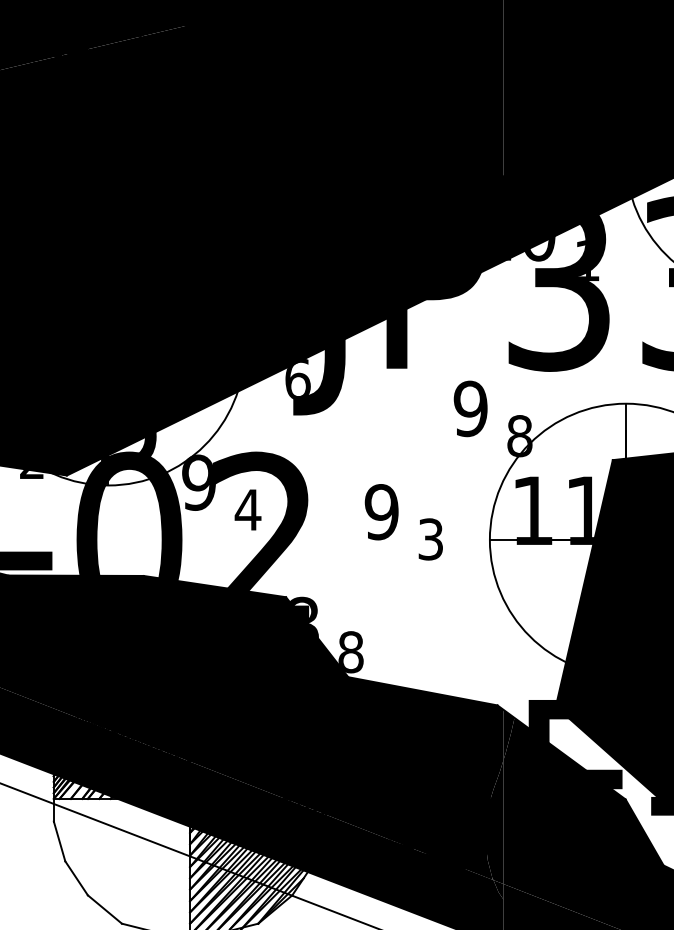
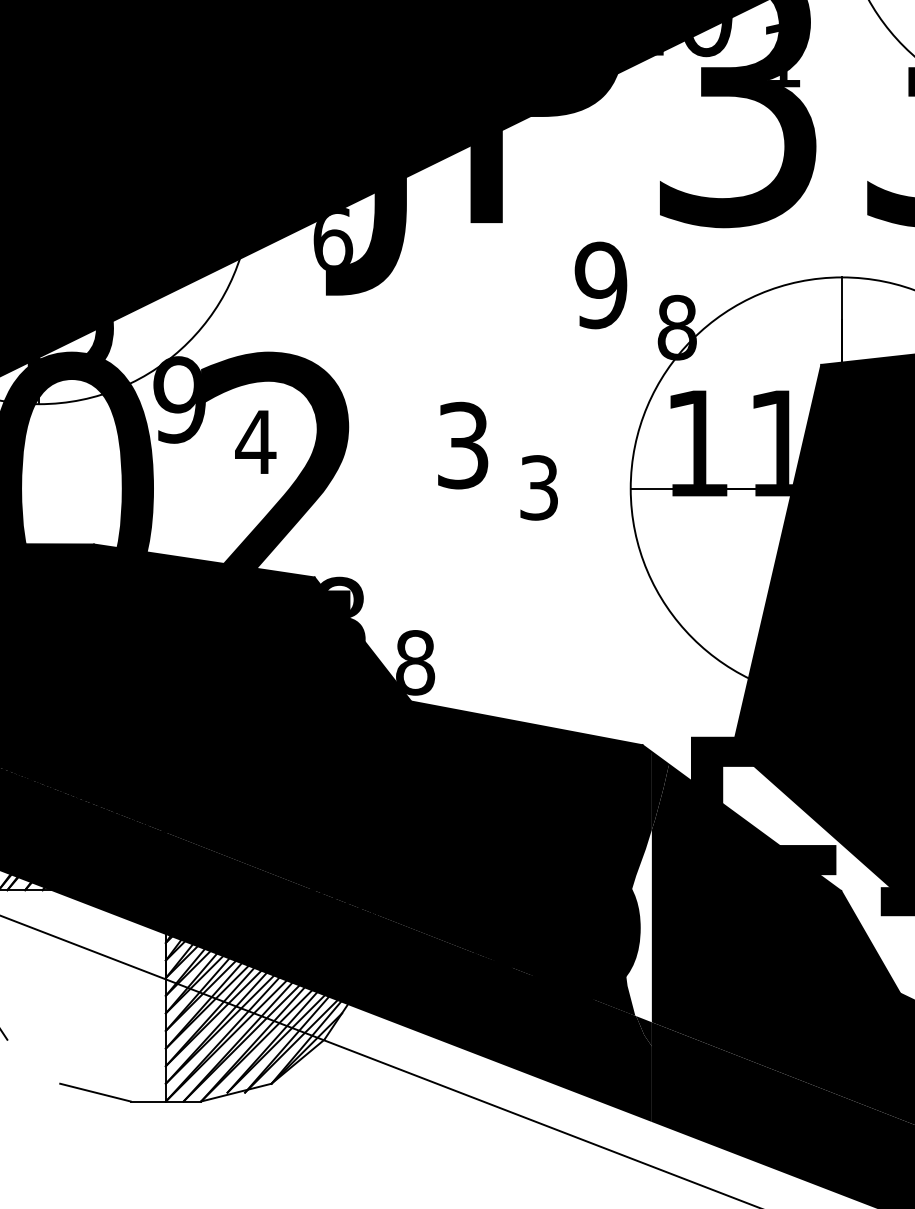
text: (381, 512) -> (462, 446), 9 -> 3
fill: (494, 822) -> (637, 926), removed
line: (104, 909) -> (33, 1061), removed

